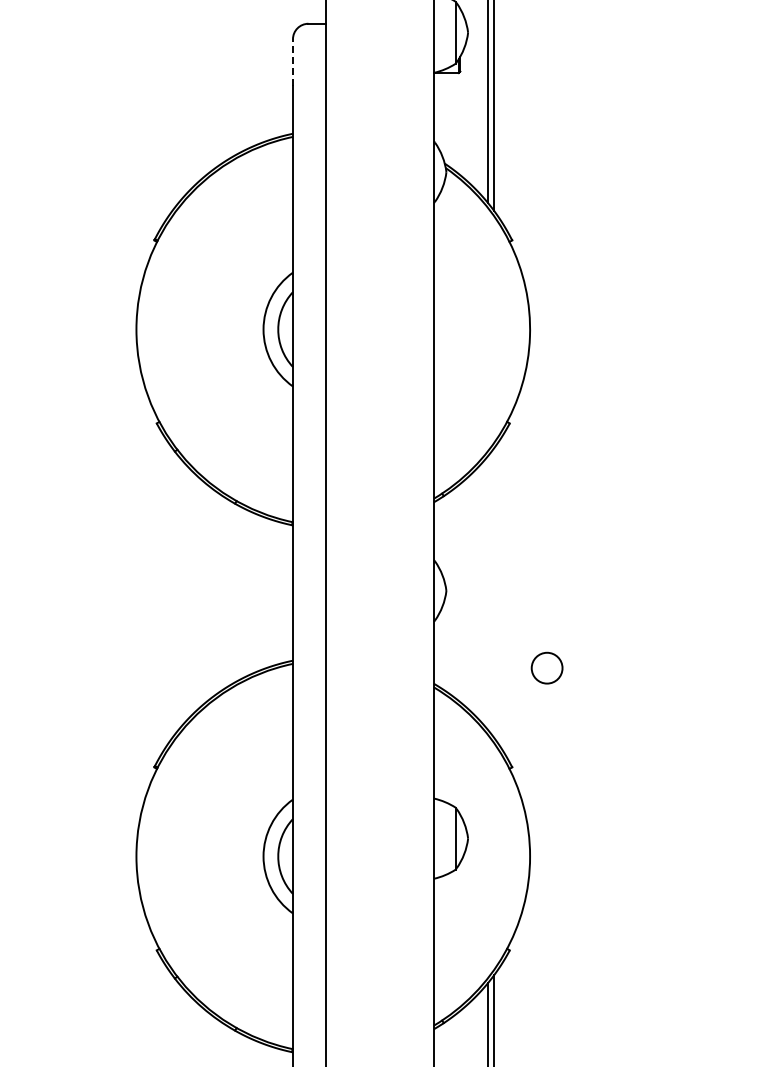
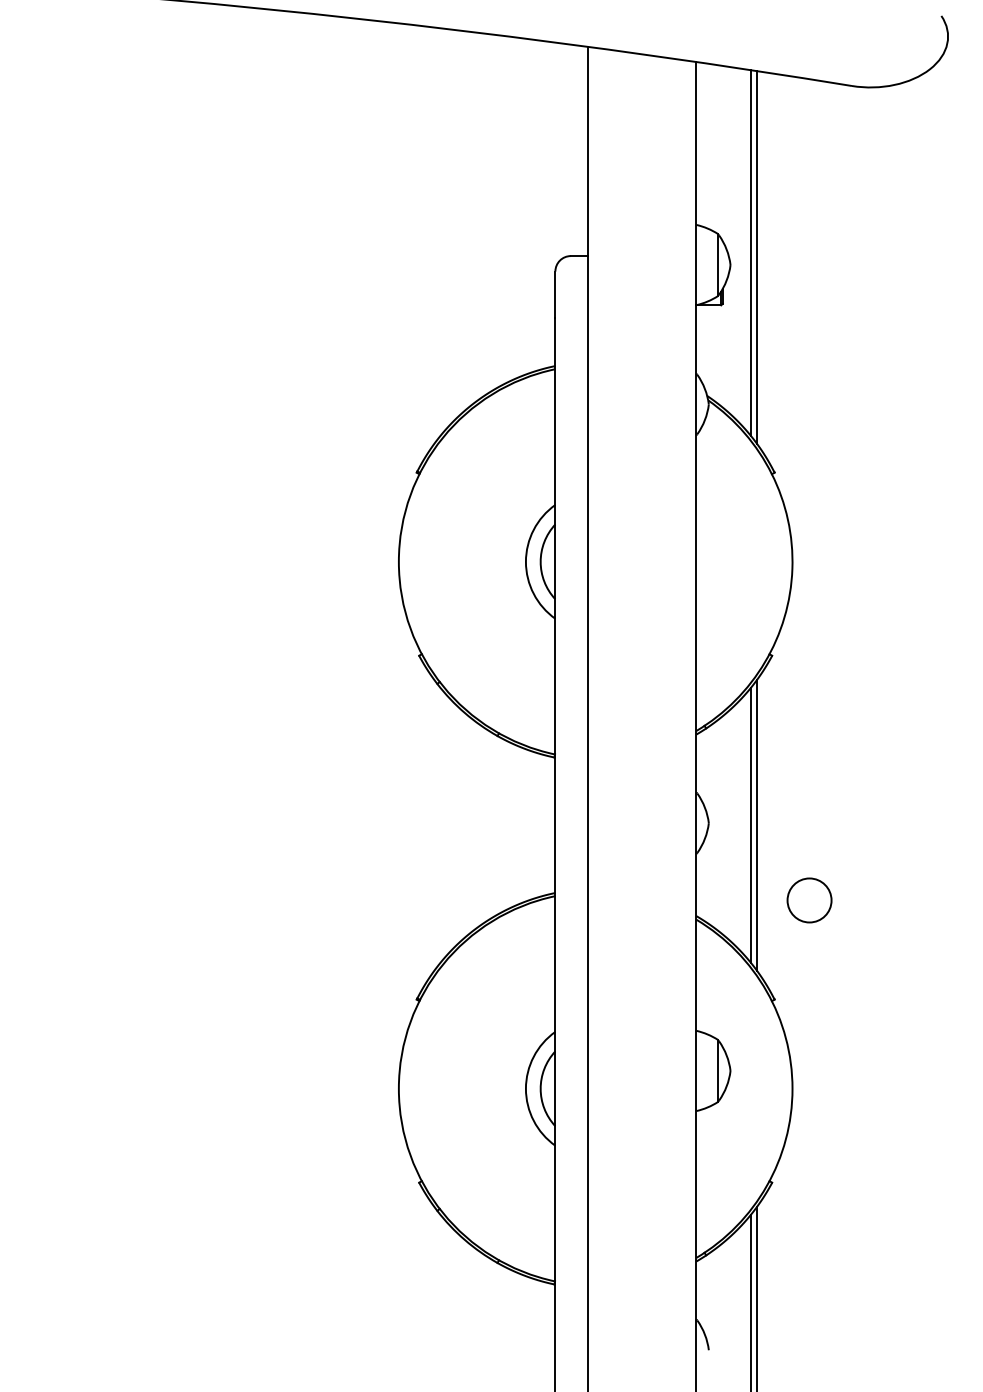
line: (293, 62) -> (555, 294), dashed -> solid
line: (488, 593) -> (750, 825), added
line: (494, 593) -> (756, 825), added
circle: (547, 668) -> (809, 900), size x1.43

